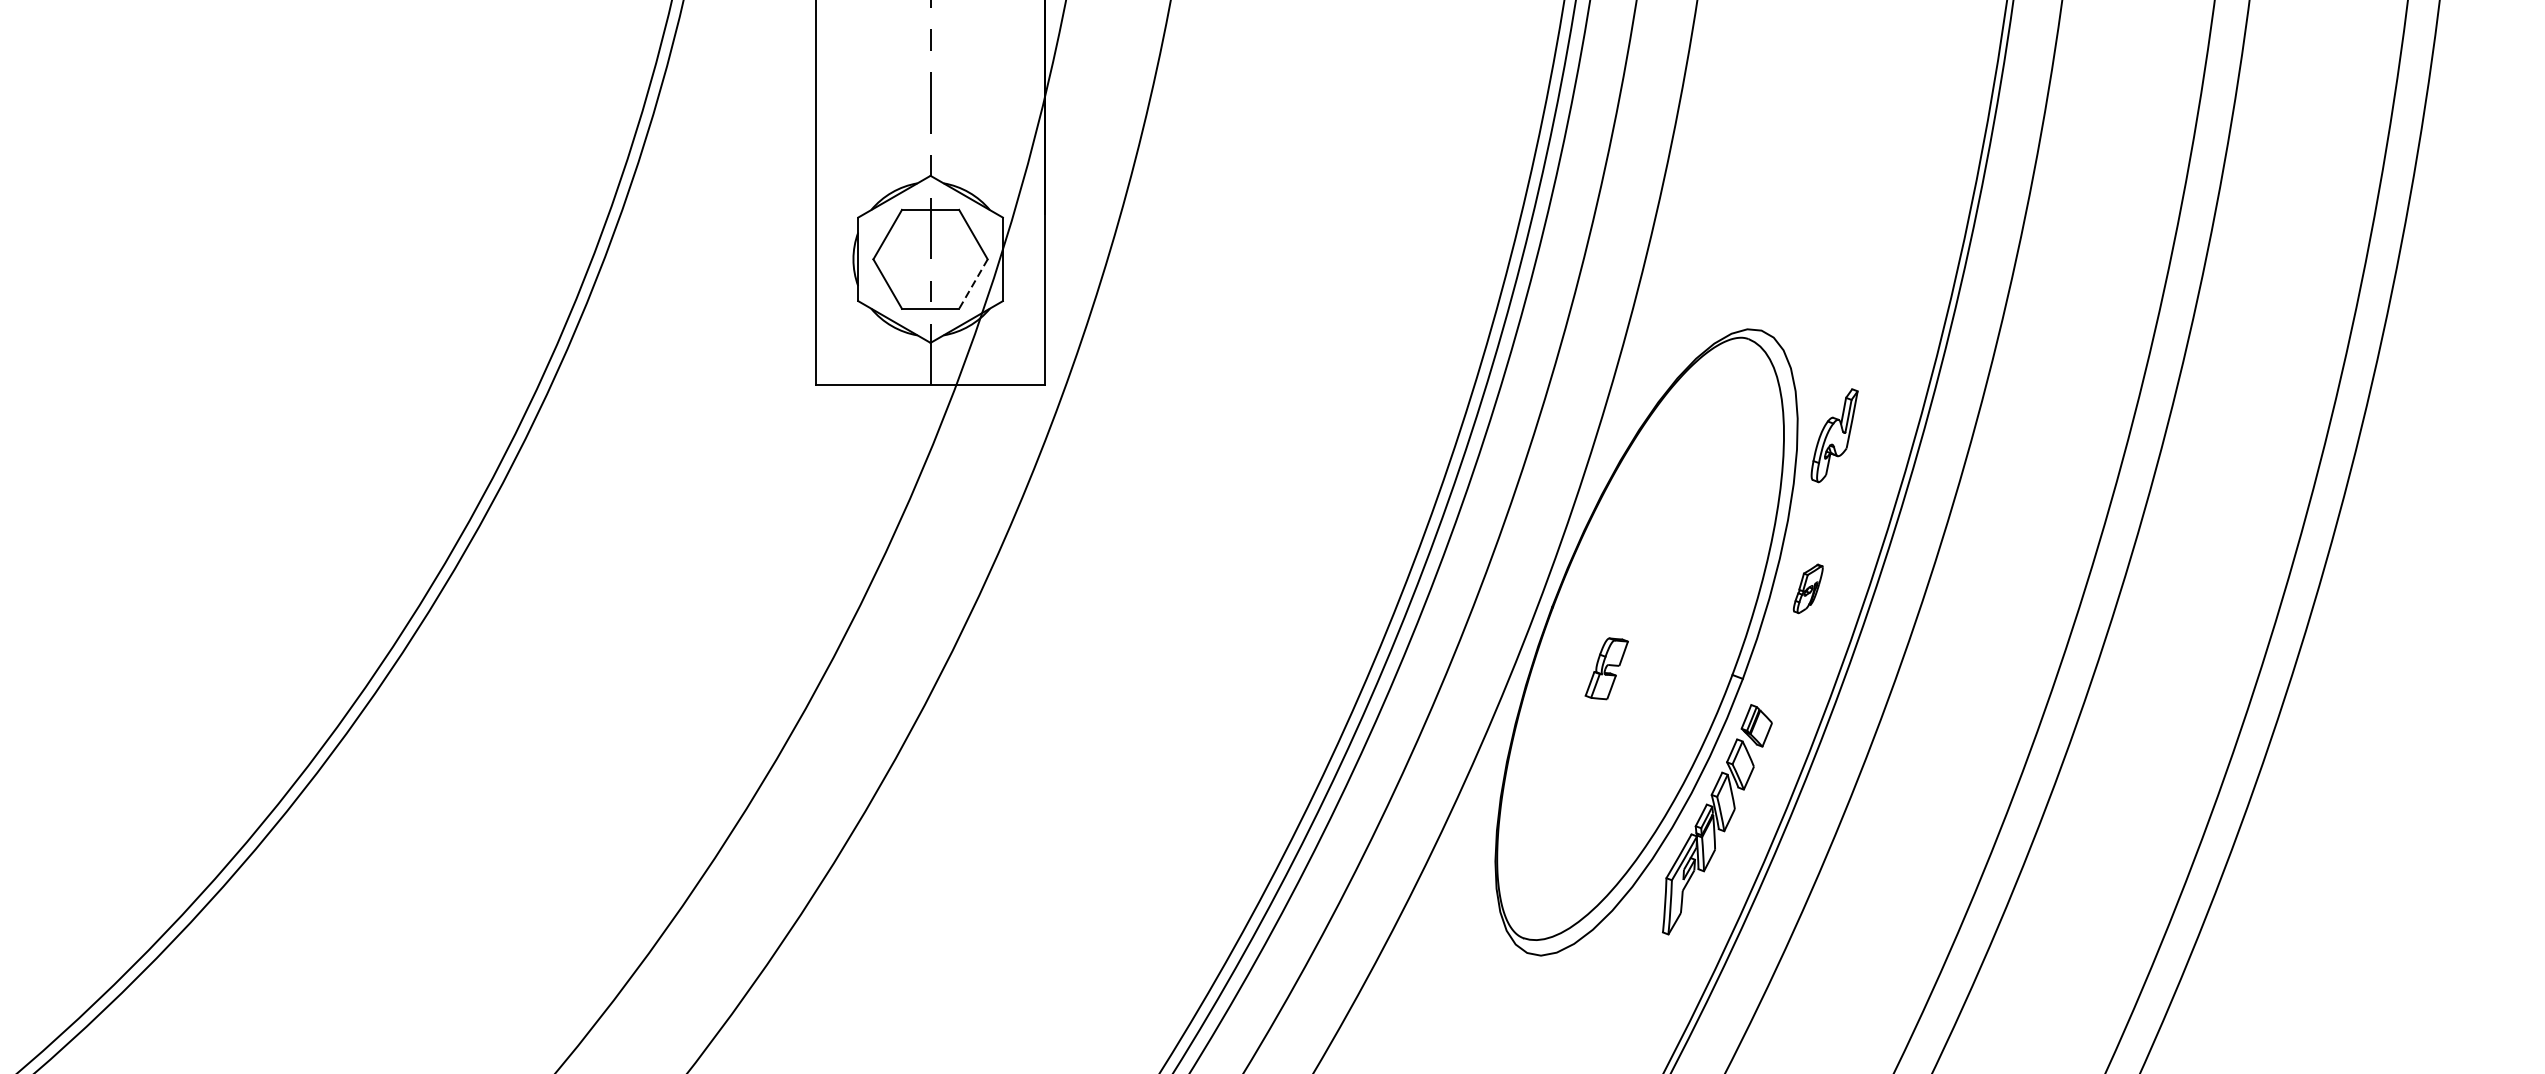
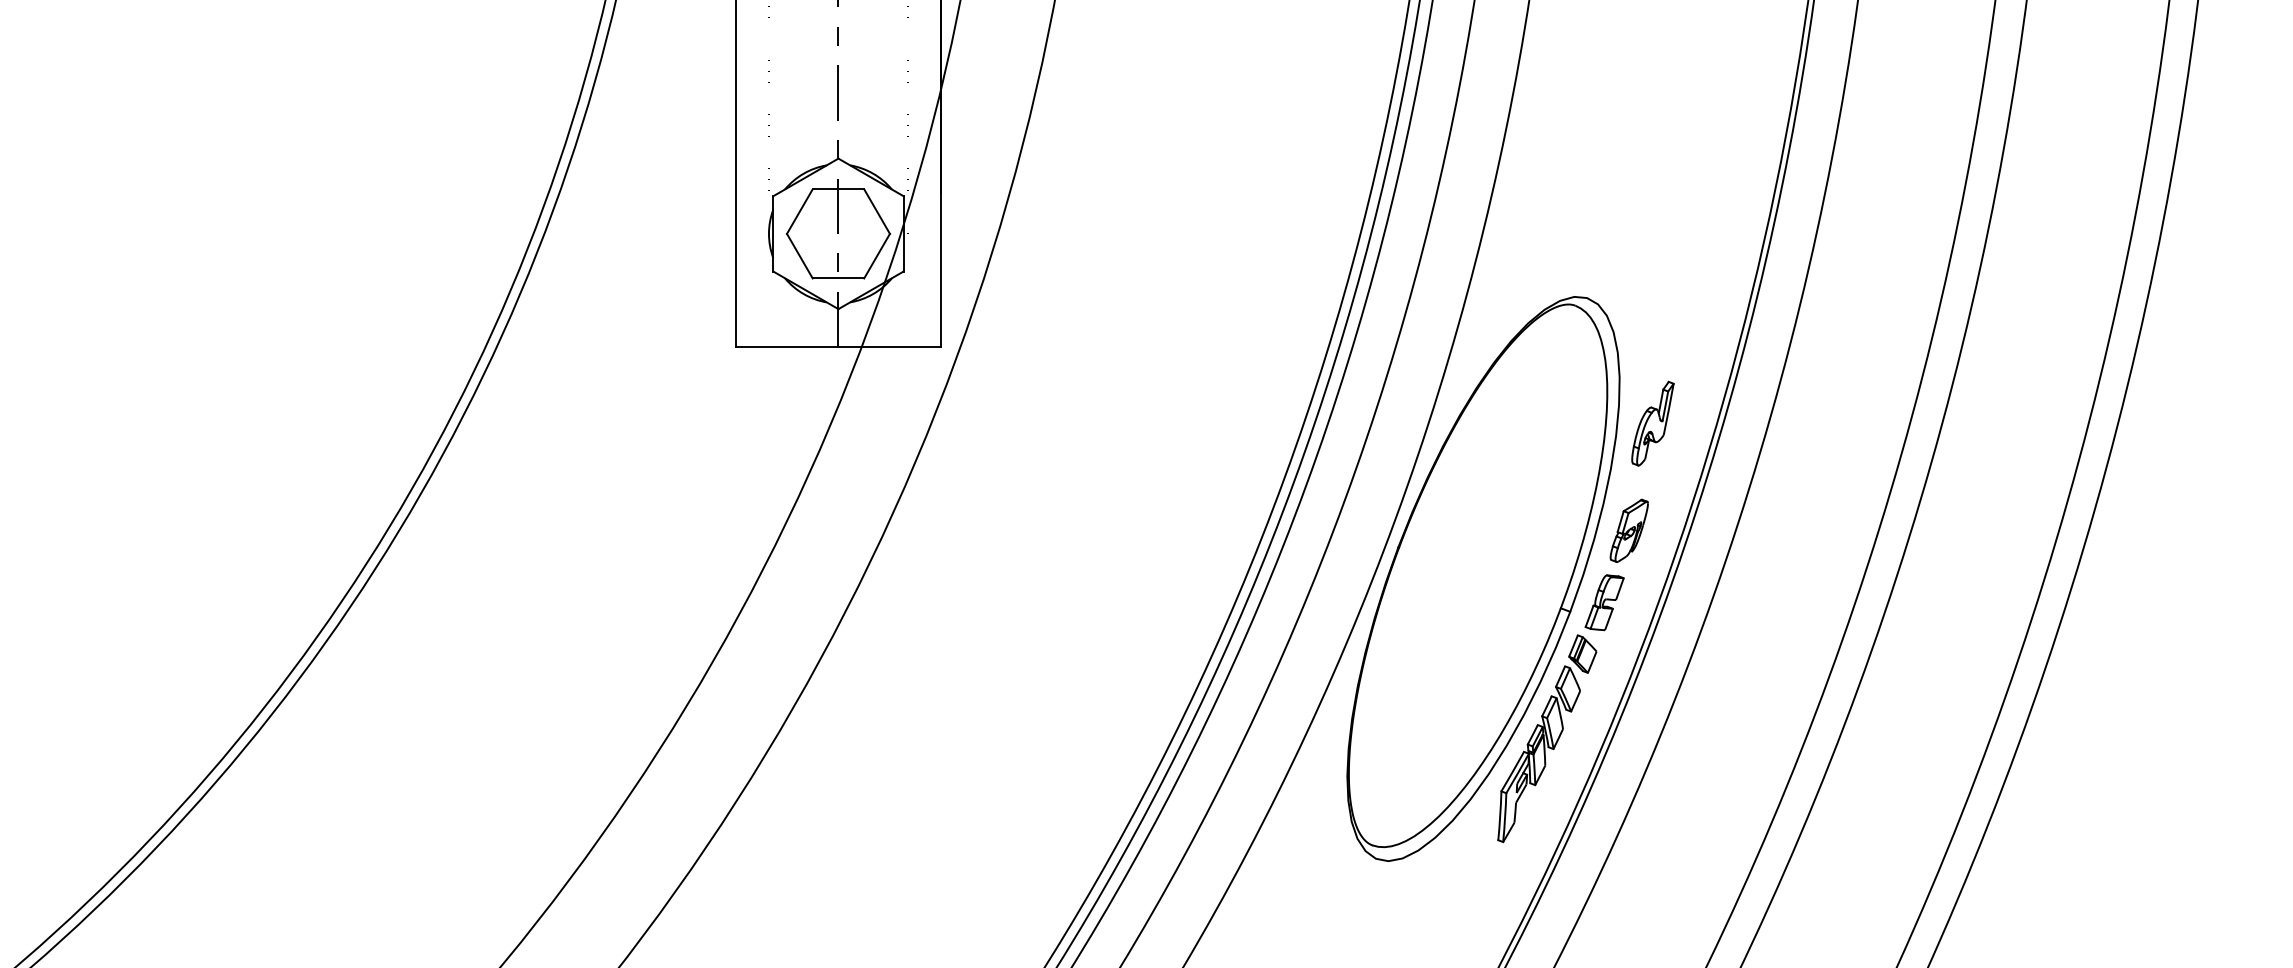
line: (973, 284) -> (877, 256), dashed -> solid
part: (1834, 435) -> (1652, 423), moved
part: (1807, 588) -> (1628, 530), size x1.43
part: (1606, 668) -> (1604, 602), moved

